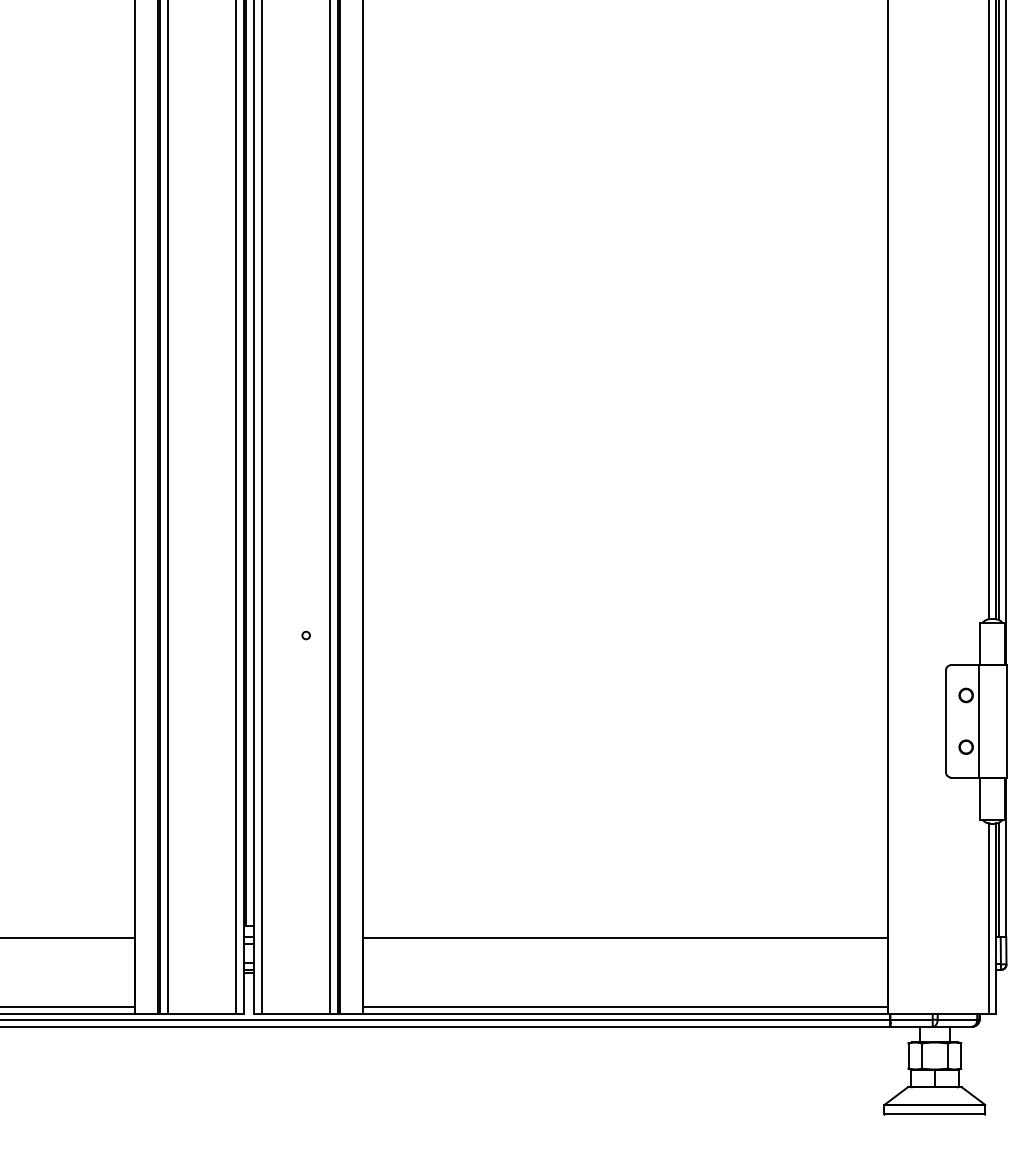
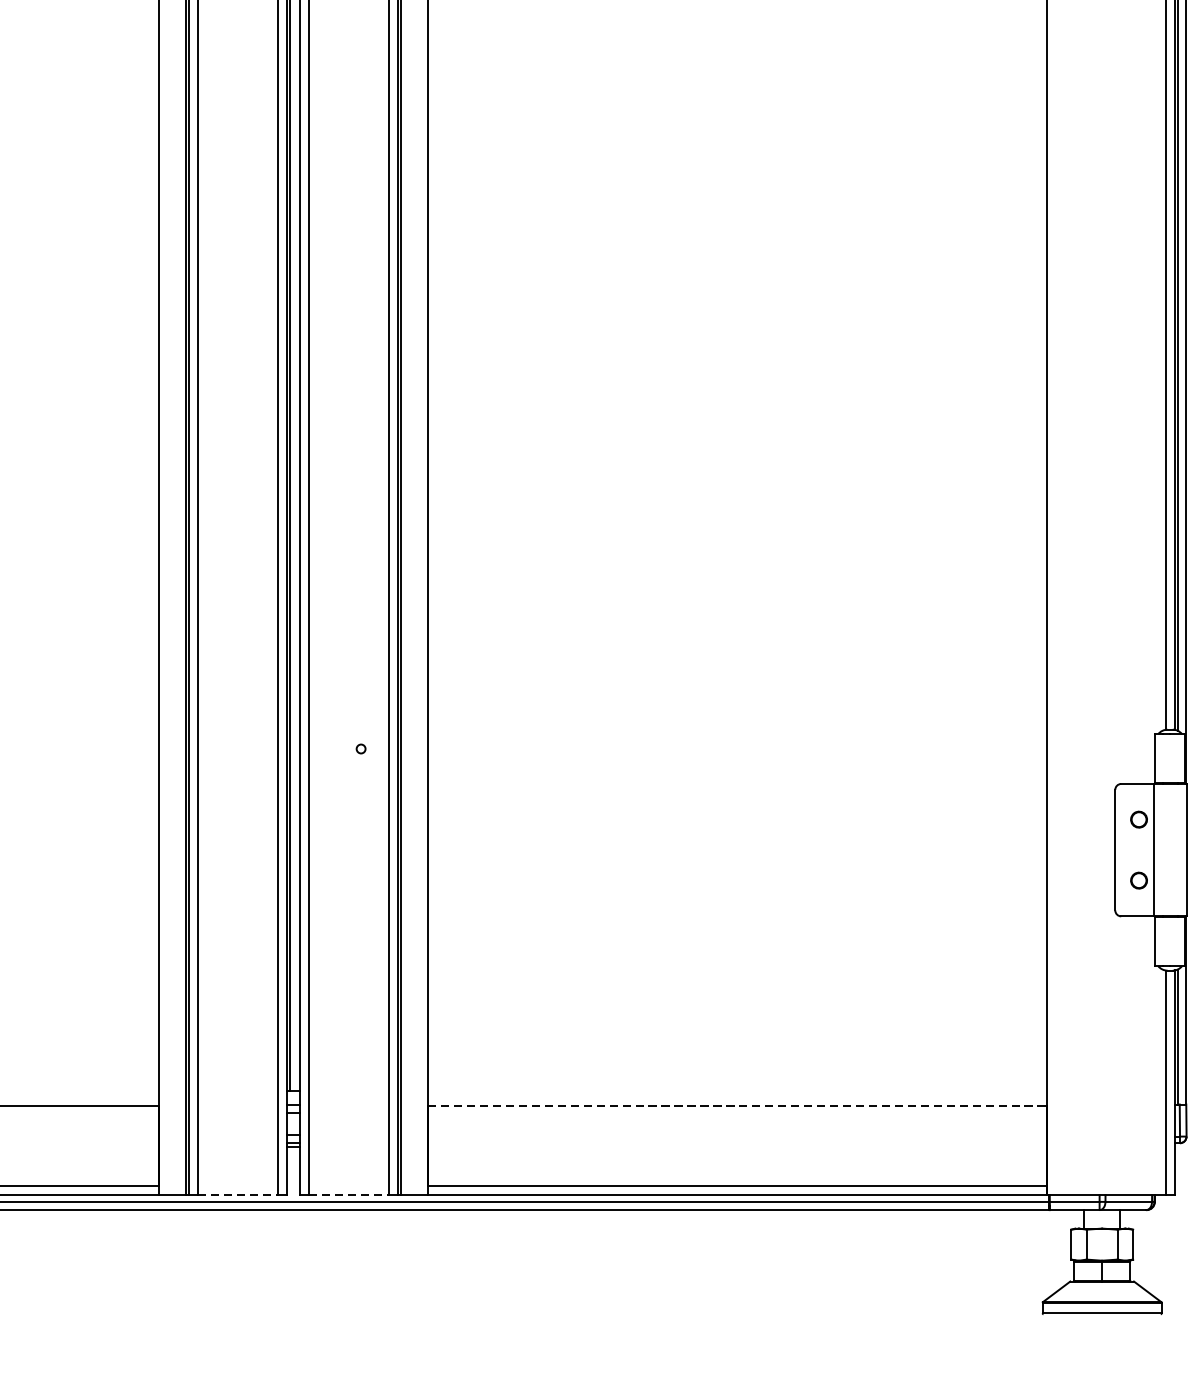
line: (625, 938) -> (737, 1106), solid -> dashed
line: (202, 1014) -> (238, 1195), solid -> dashed
line: (296, 1014) -> (349, 1195), solid -> dashed

